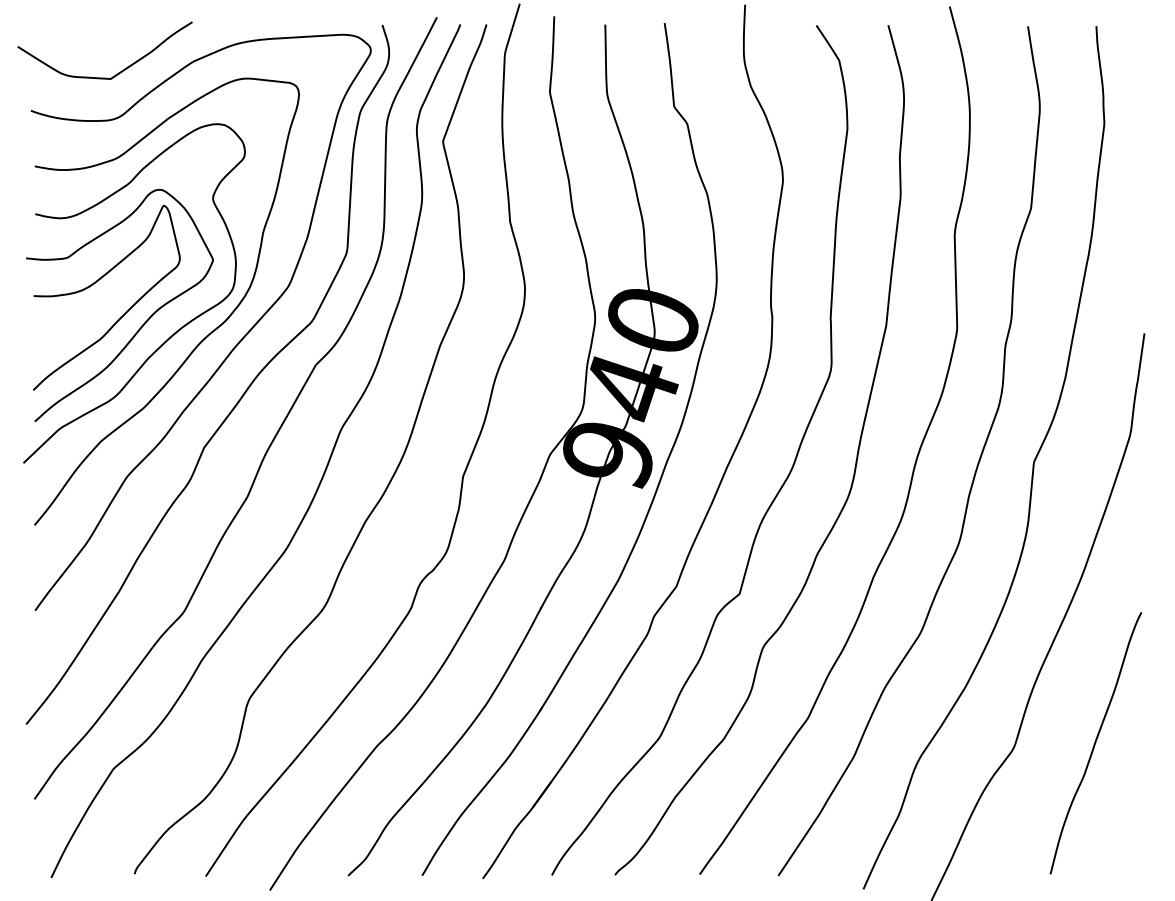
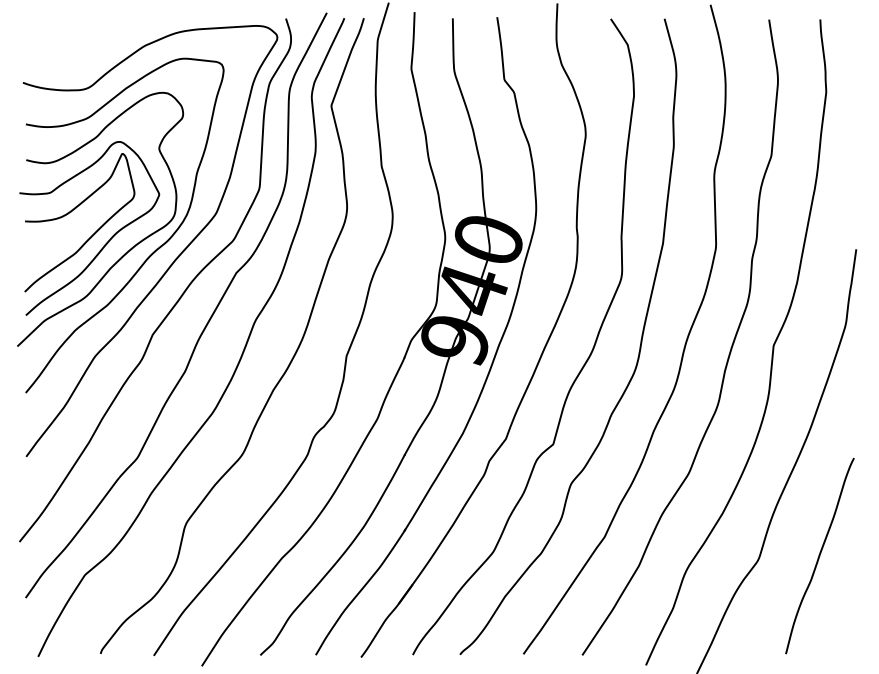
curve: (118, 72) -> (88, 54), removed

